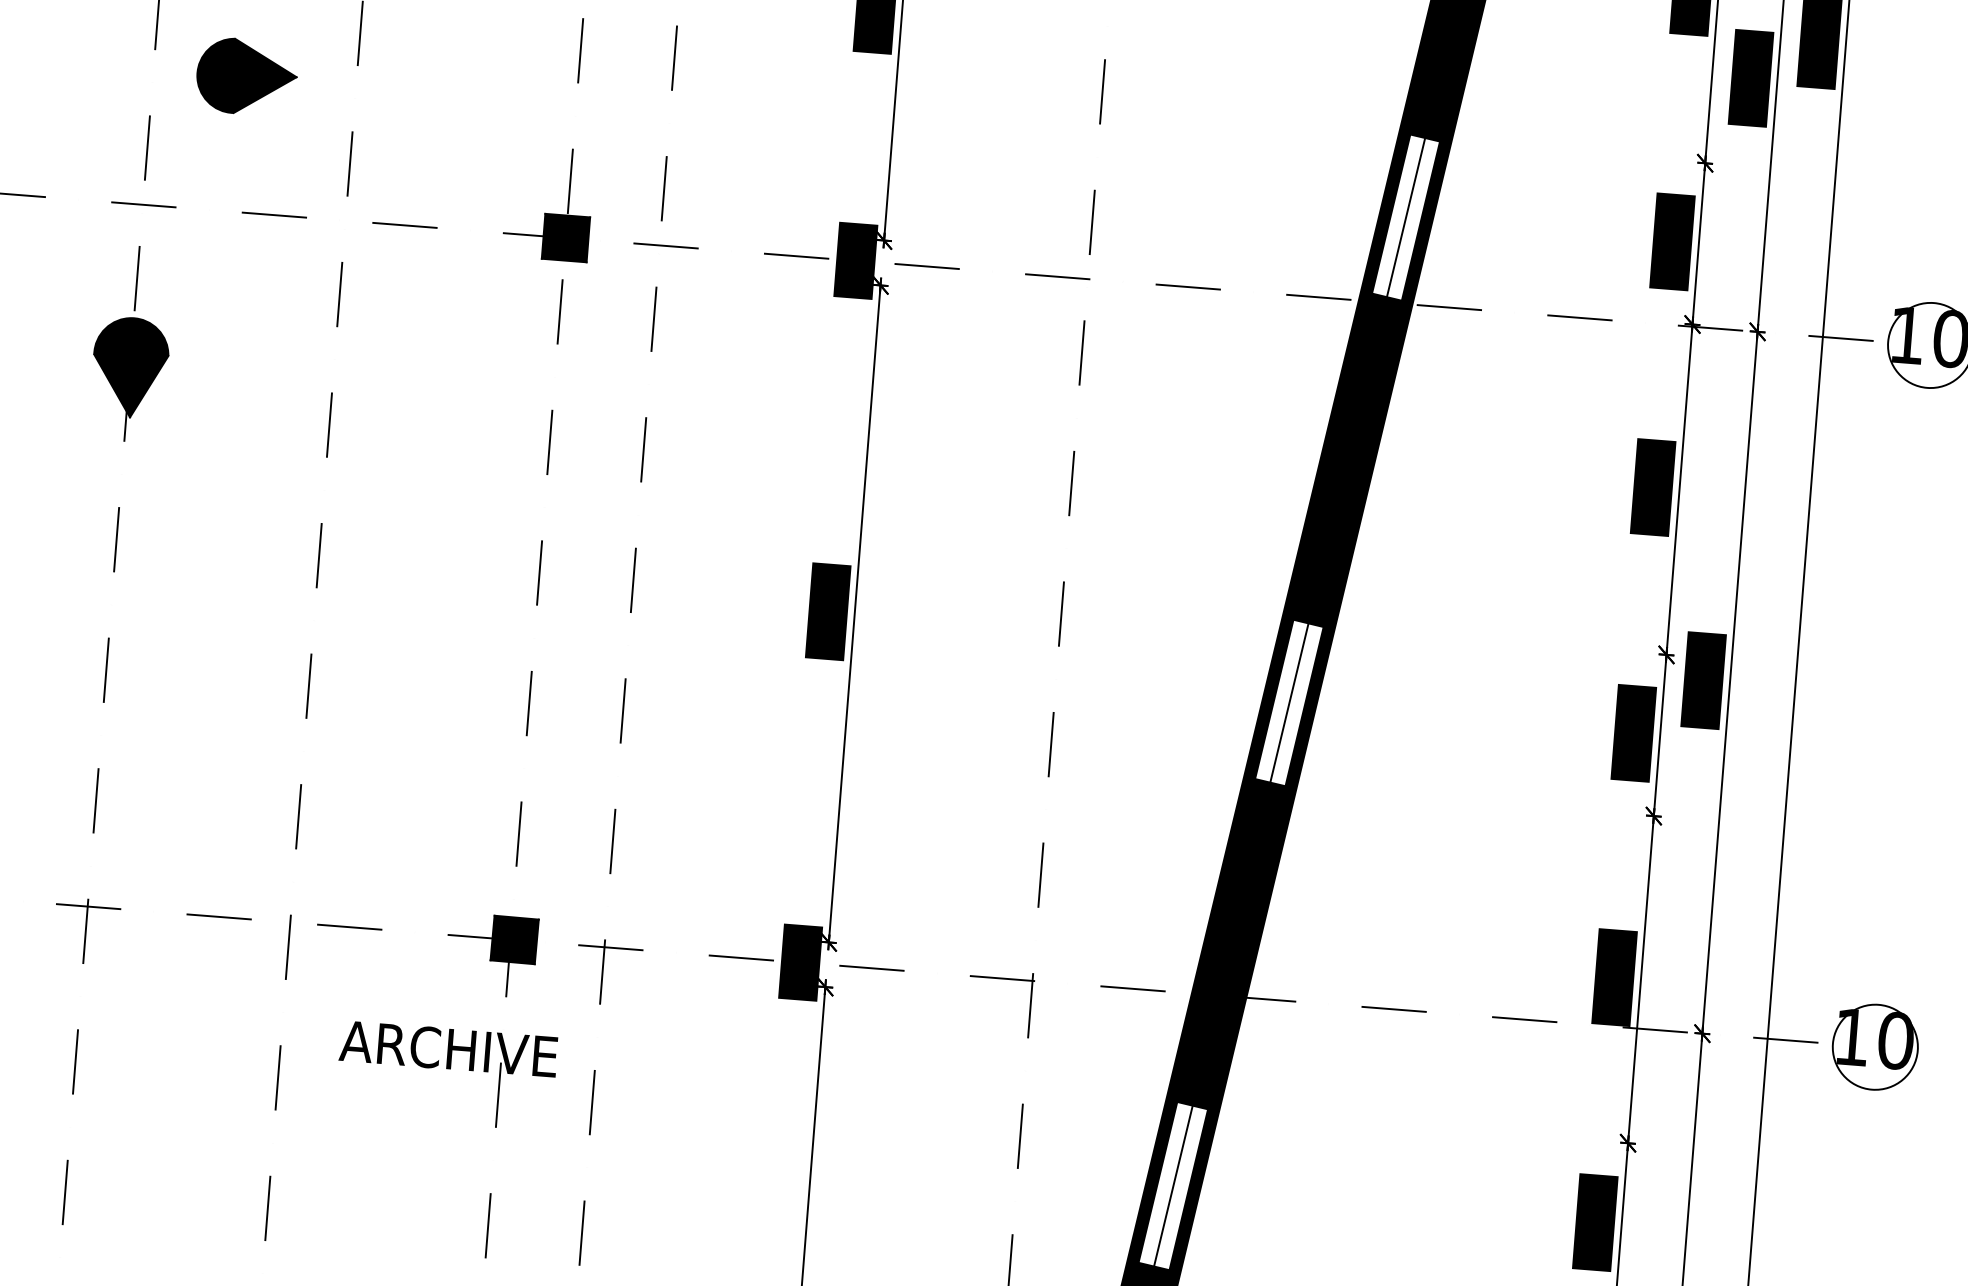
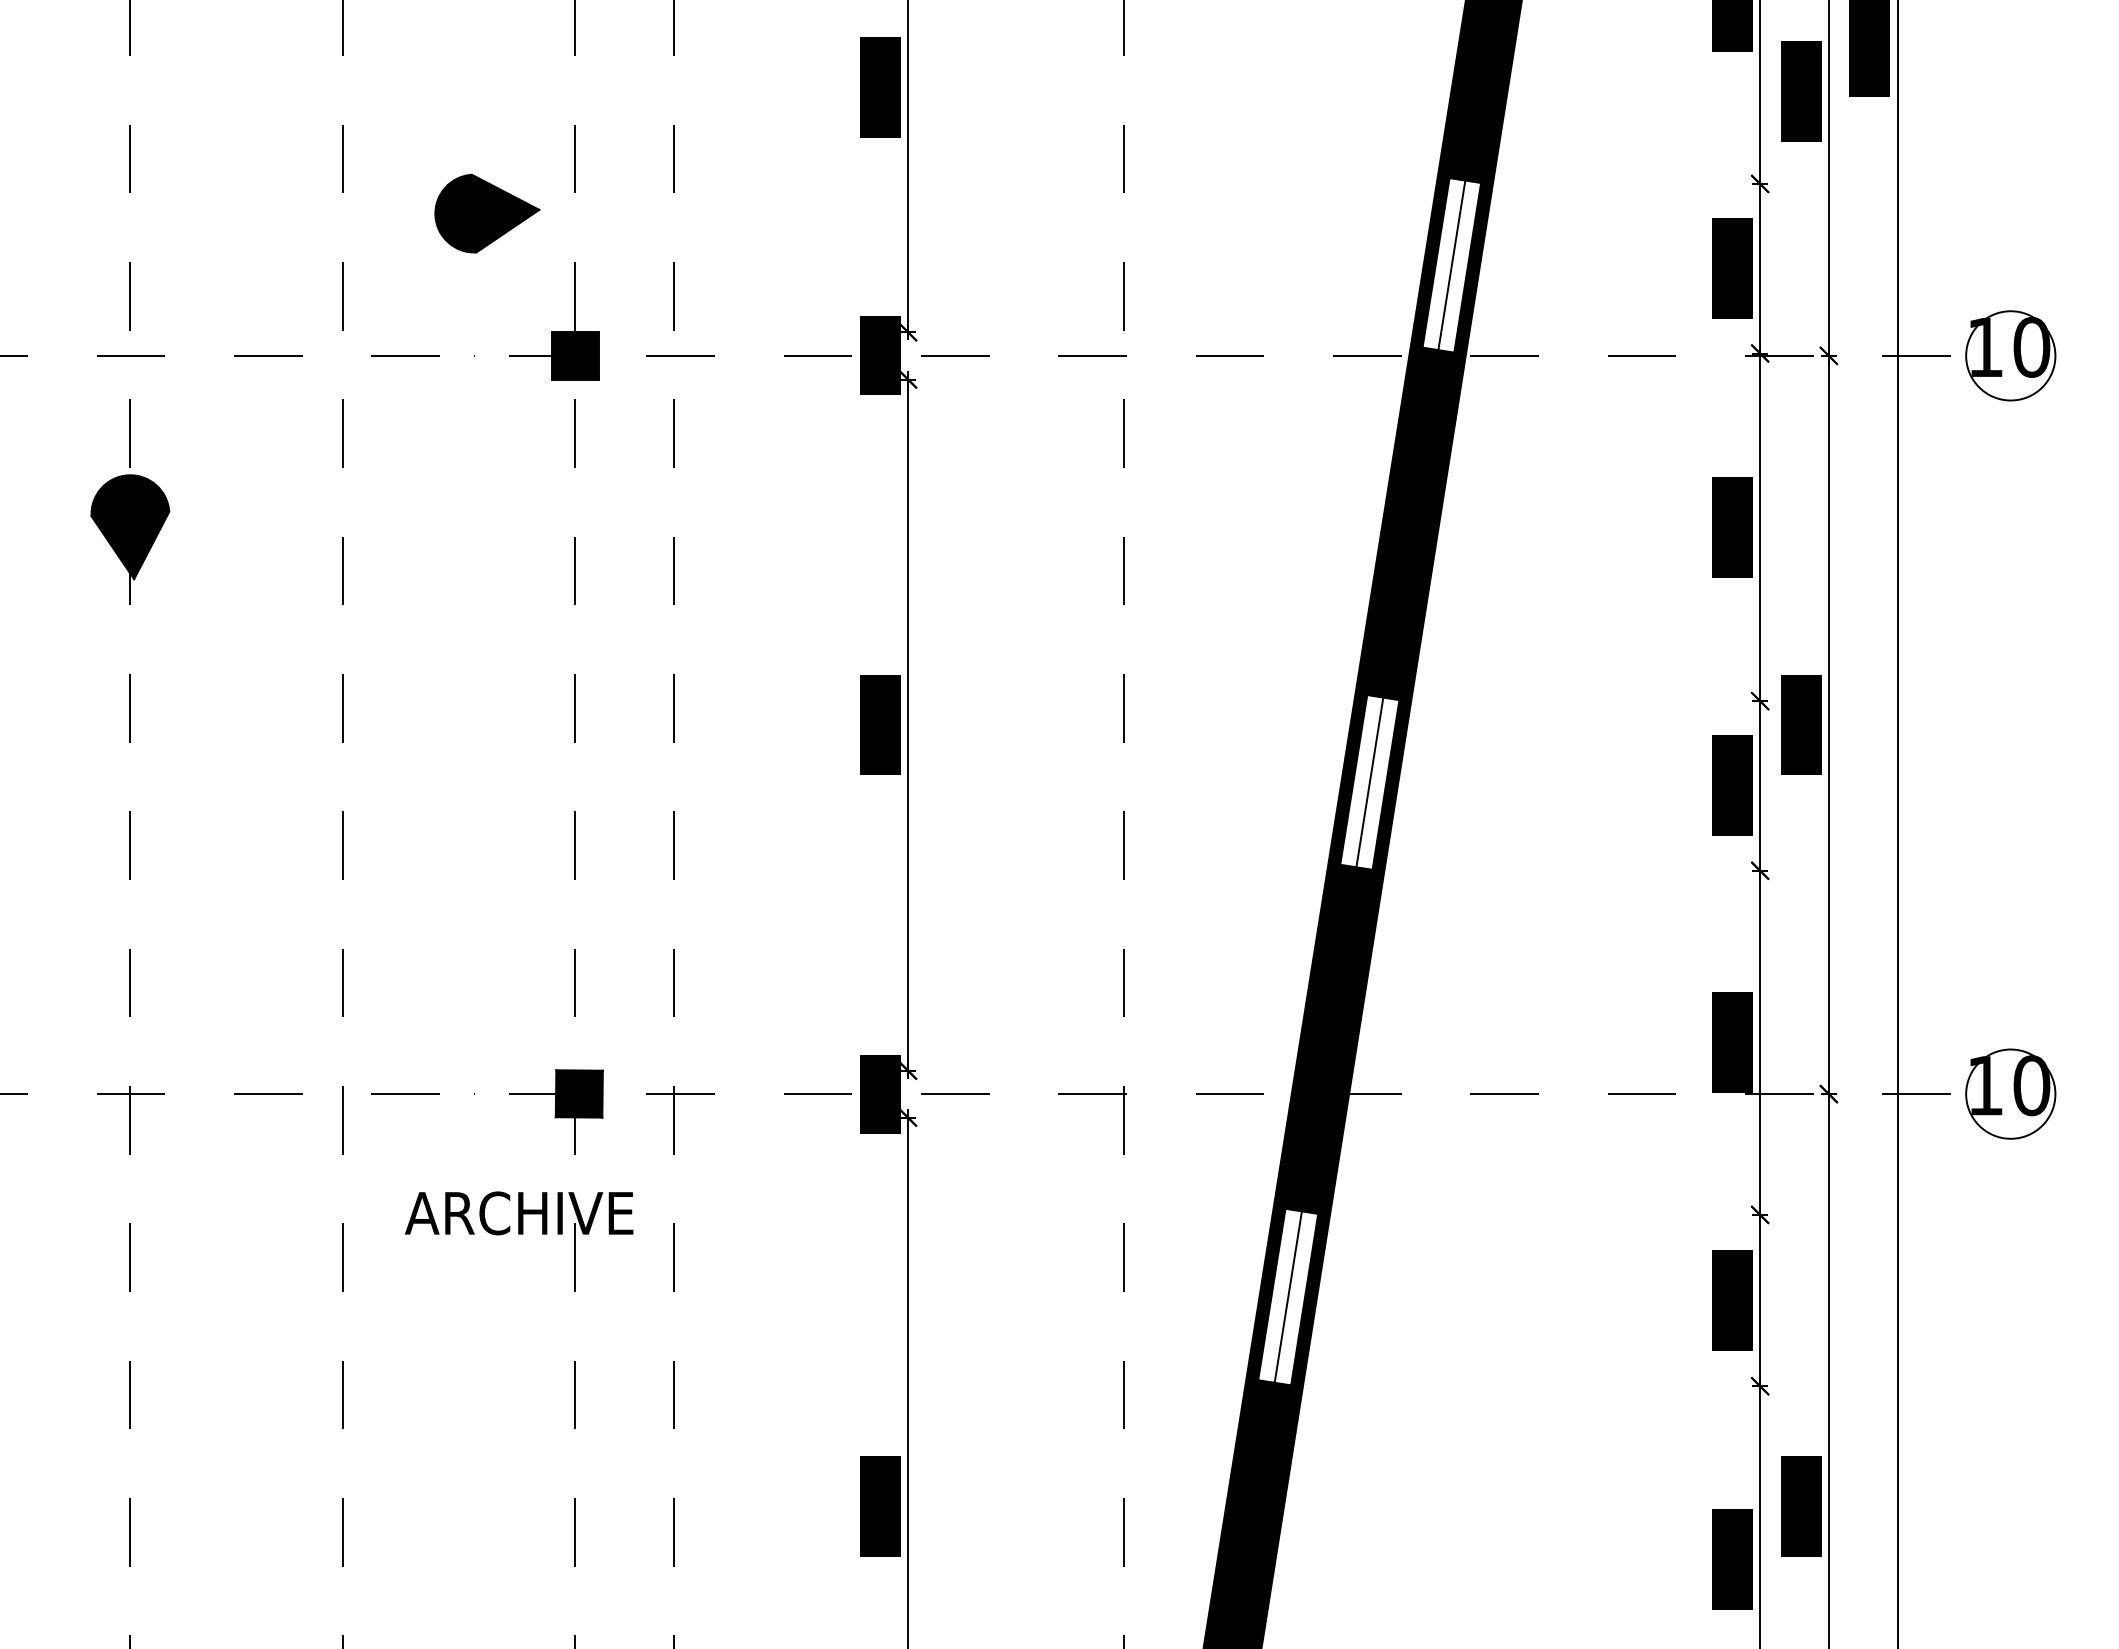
part: (247, 76) -> (487, 213), moved

